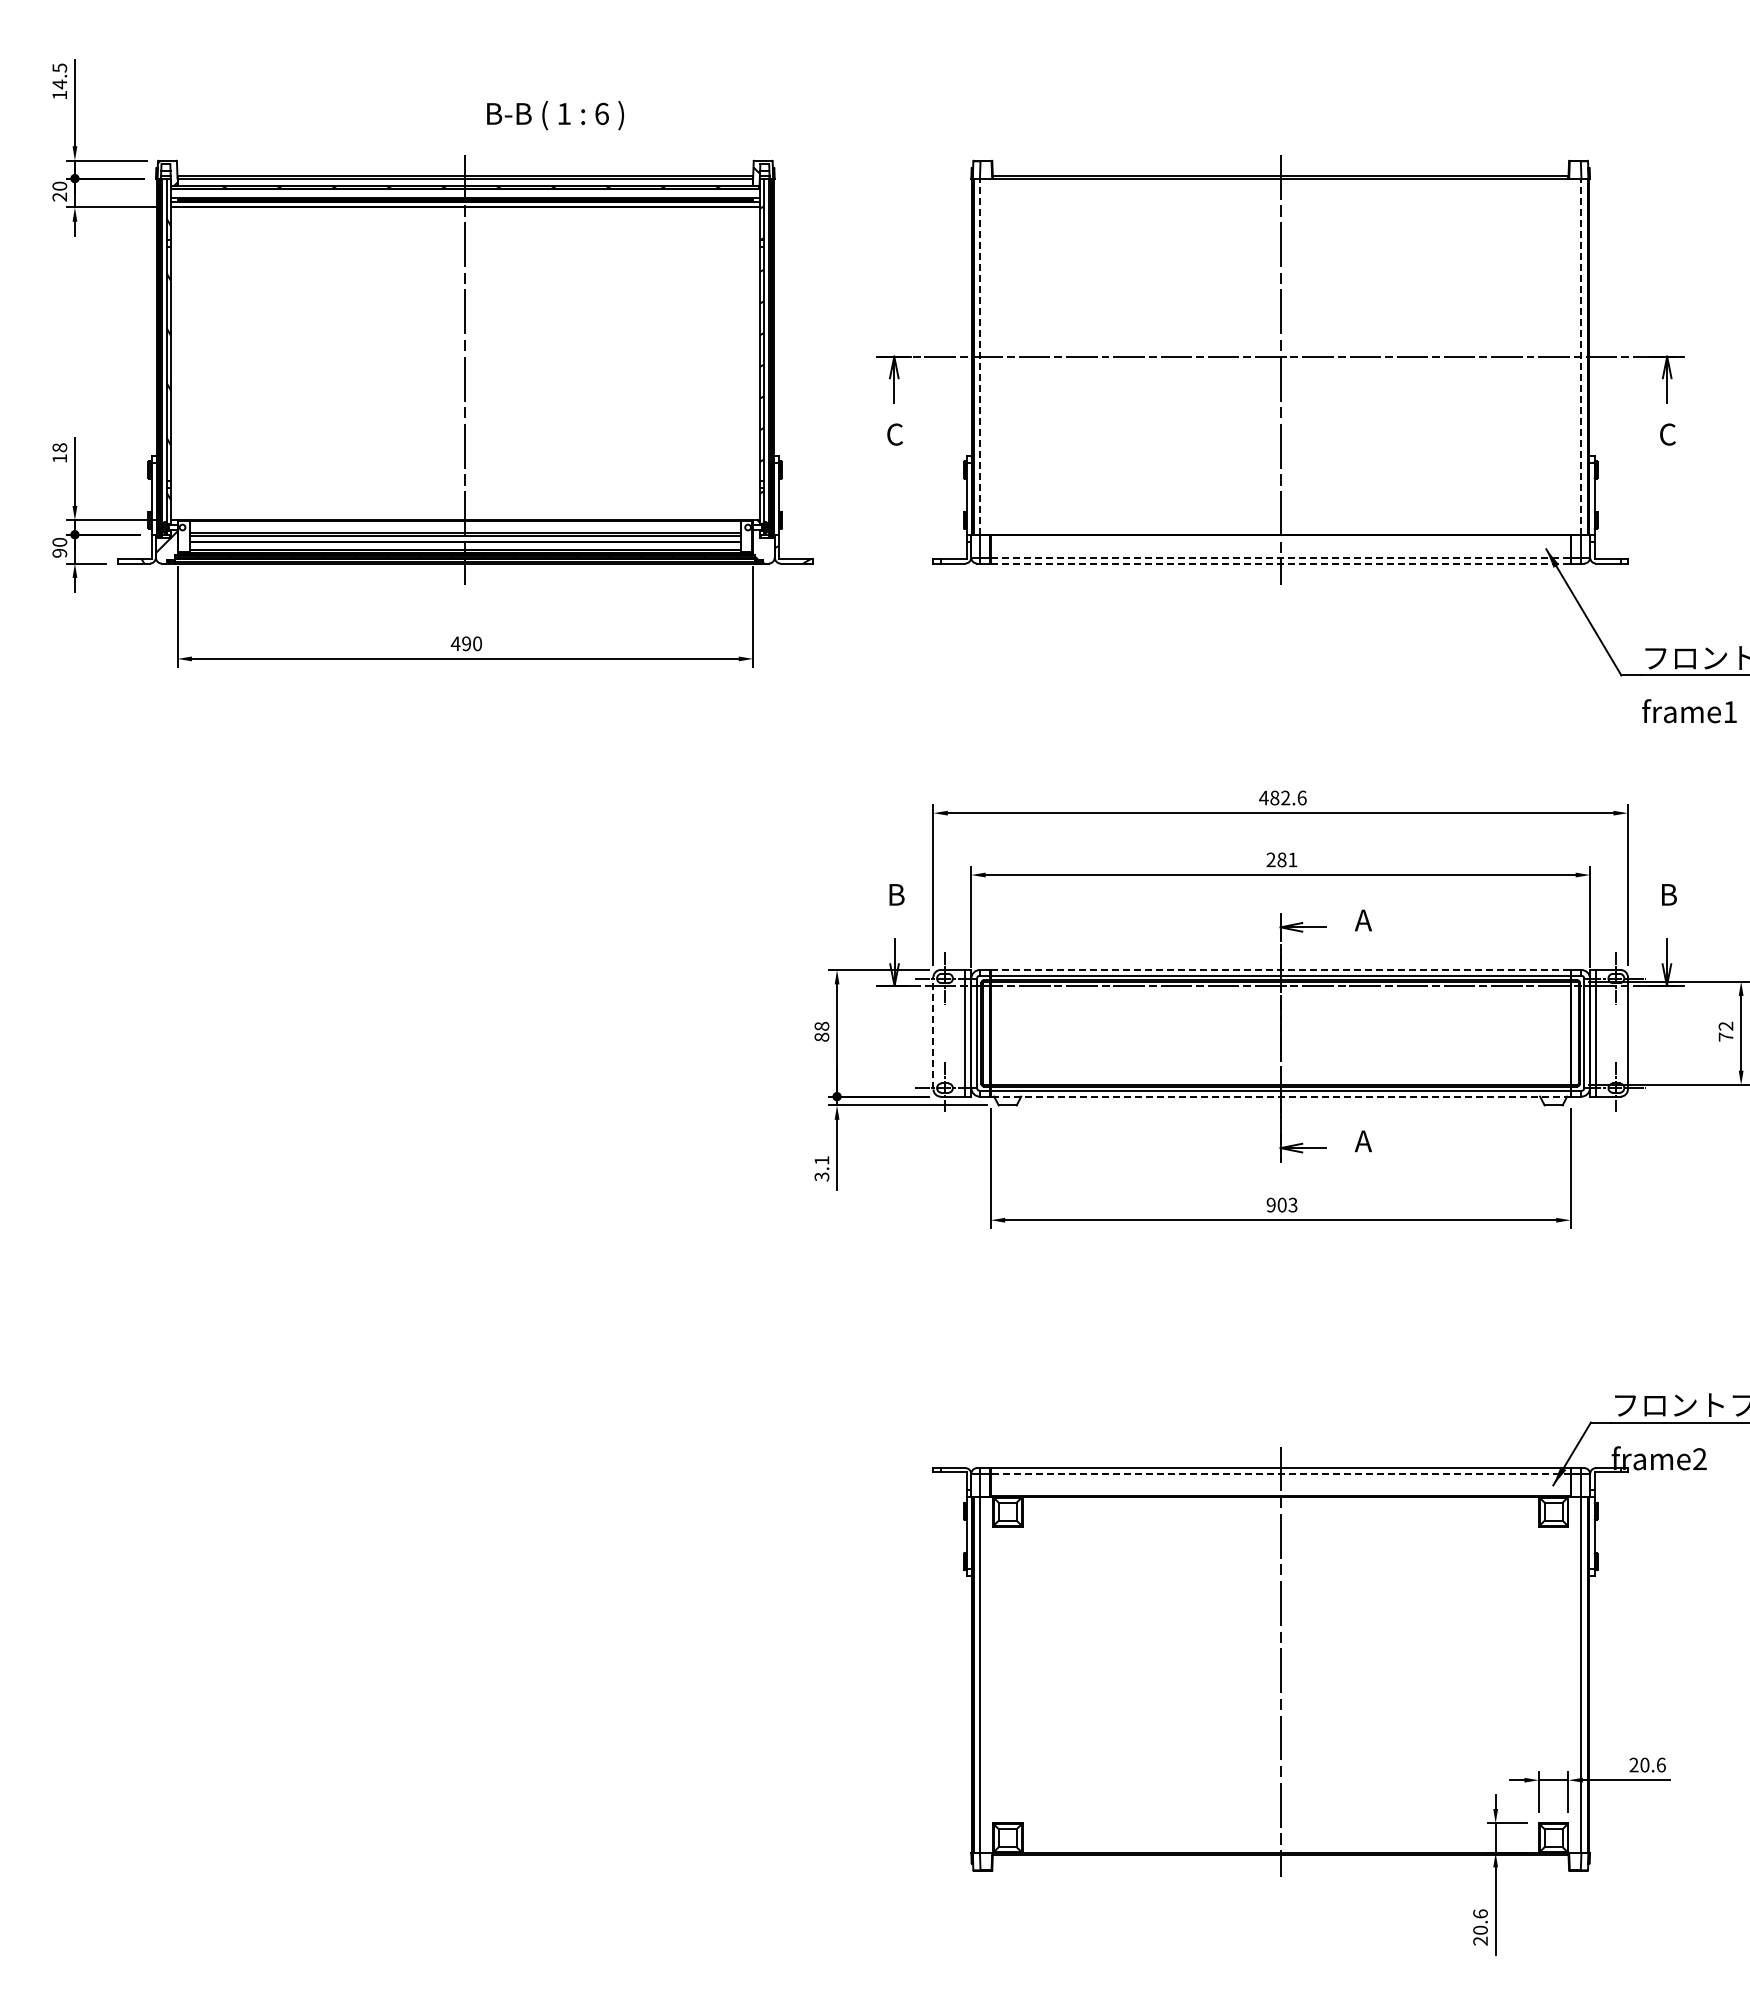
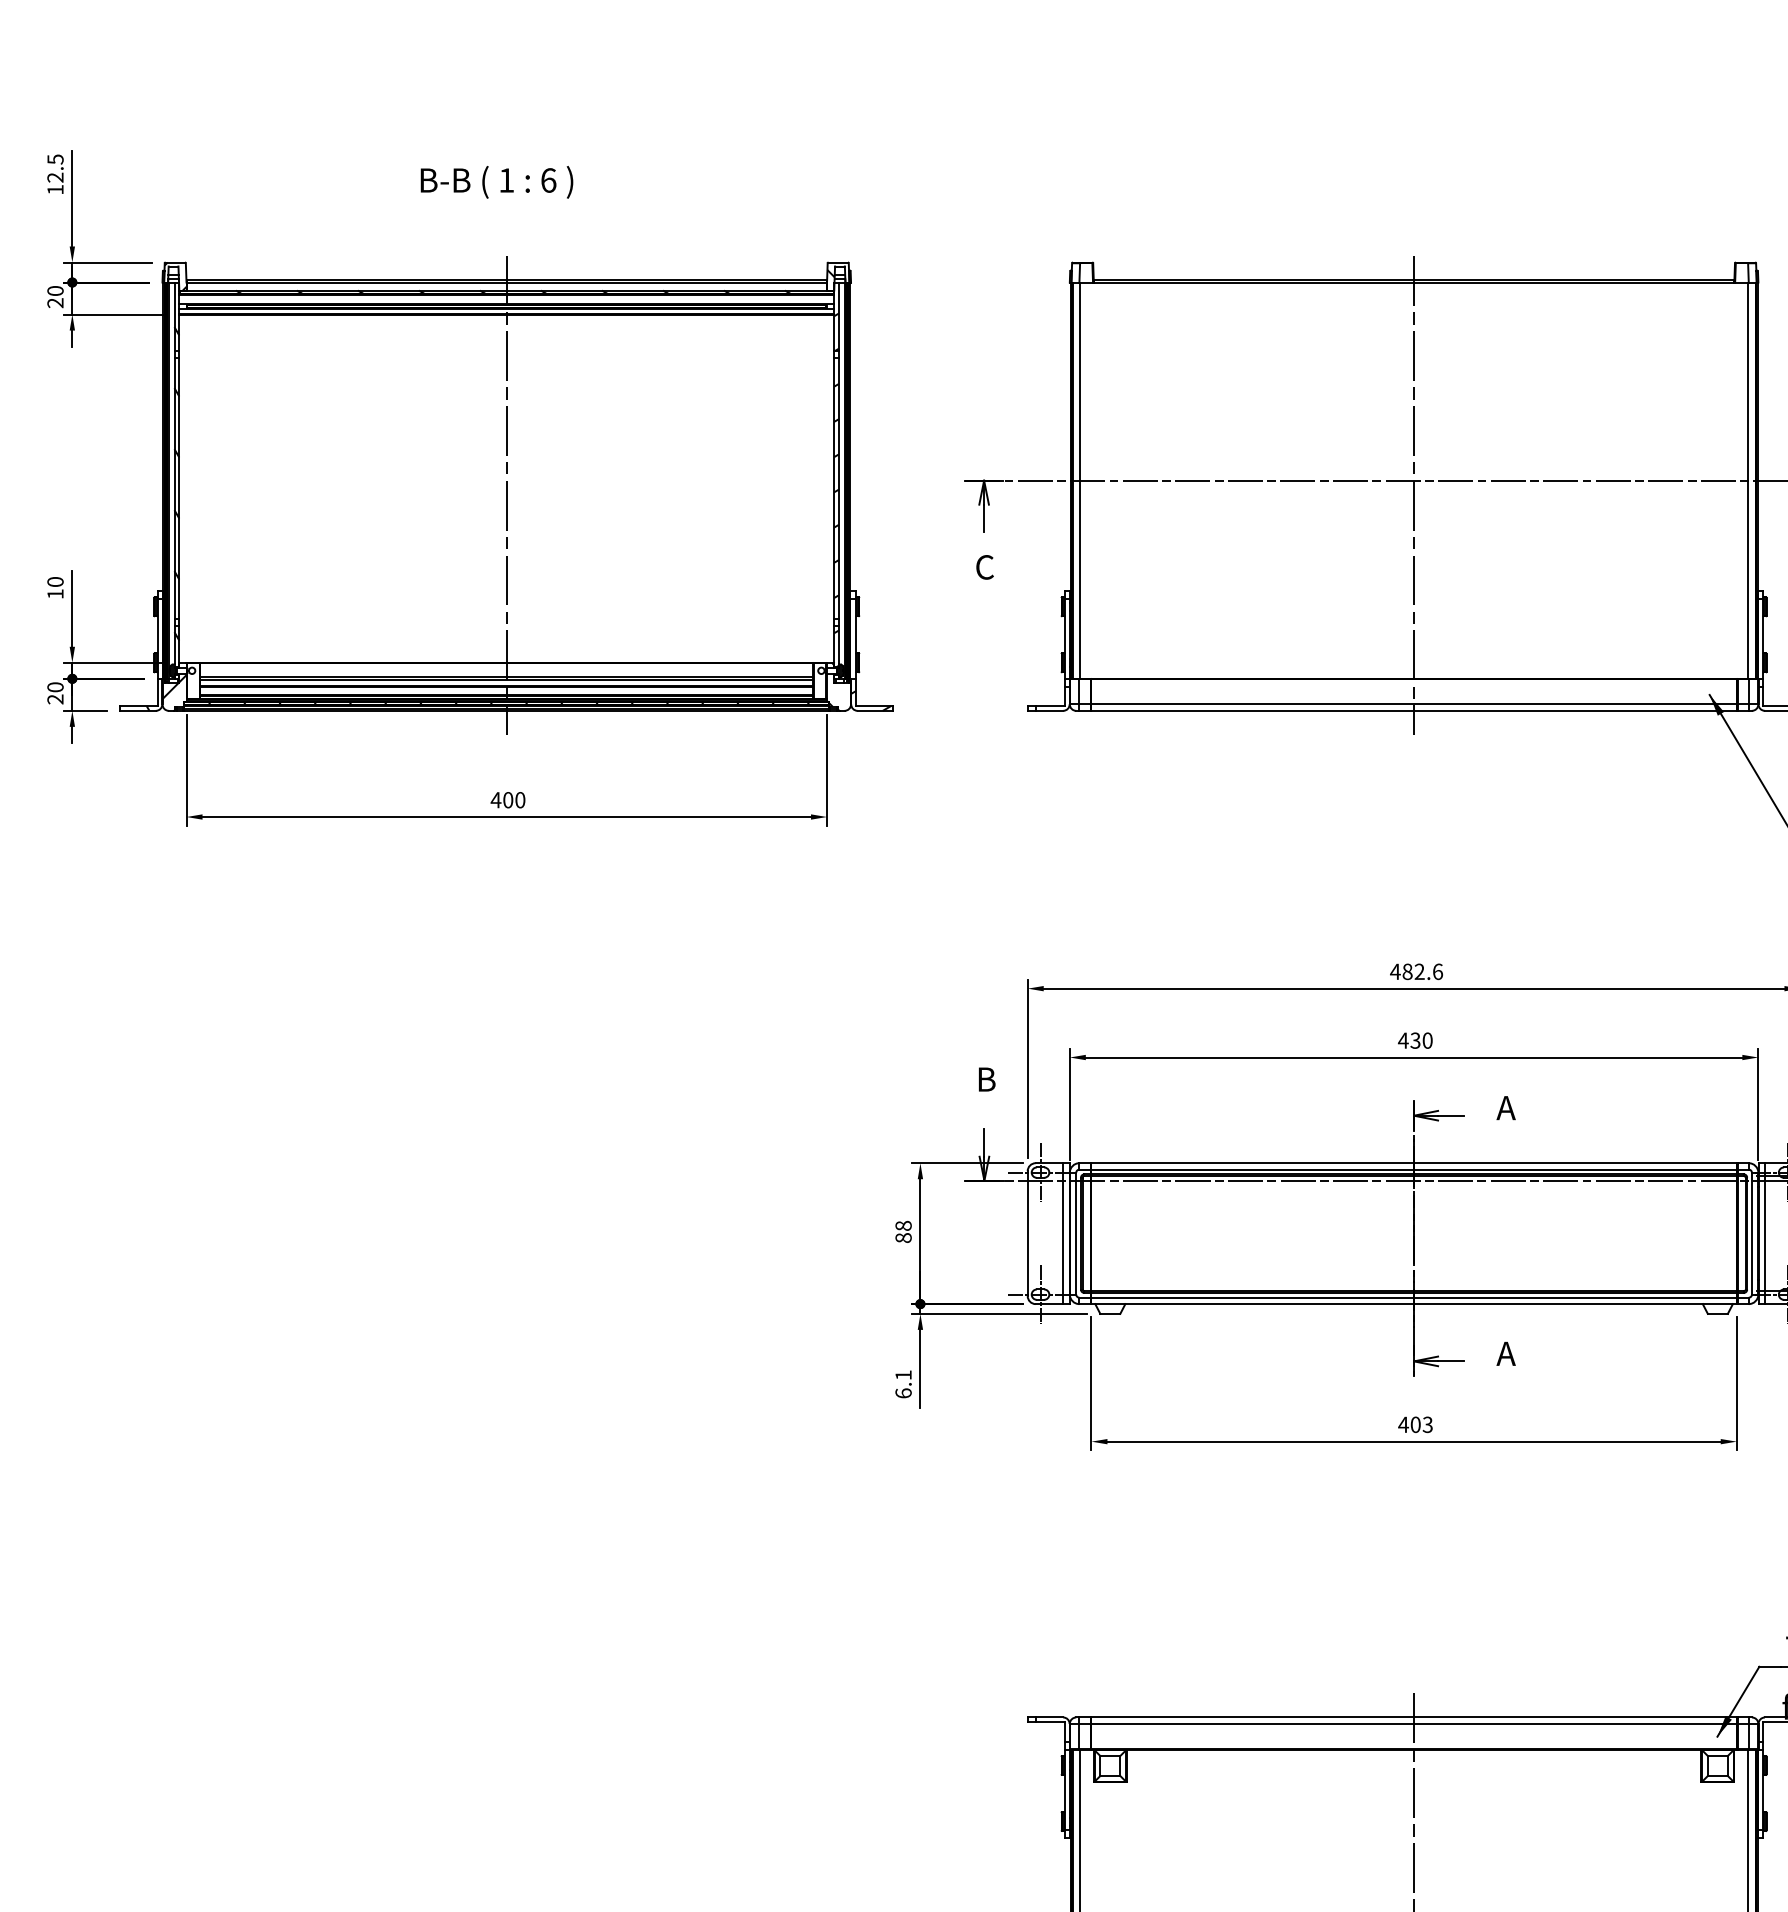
text: (59, 84) -> (55, 177), 14.5 -> 12.5
text: (555, 115) -> (496, 182), moved
line: (980, 356) -> (1080, 480), dashed -> solid
line: (1581, 356) -> (1748, 480), dashed -> solid
text: (59, 447) -> (55, 581), 18 -> 10
text: (60, 552) -> (56, 698), 90 -> 20
line: (1280, 557) -> (1413, 704), dashed -> solid
line: (1280, 563) -> (1413, 710), dashed -> solid
text: (466, 643) -> (508, 799), 490 -> 400
text: (1281, 859) -> (1415, 1040), 281 -> 430
line: (1280, 970) -> (1413, 1163), dashed -> solid
line: (933, 1032) -> (1027, 1232), dashed -> solid
line: (1280, 1096) -> (1413, 1303), dashed -> solid
text: (821, 1176) -> (903, 1392), 3.1 -> 6.1
text: (1271, 1204) -> (1403, 1424), 903 -> 403
line: (1280, 1473) -> (1413, 1723), dashed -> solid

